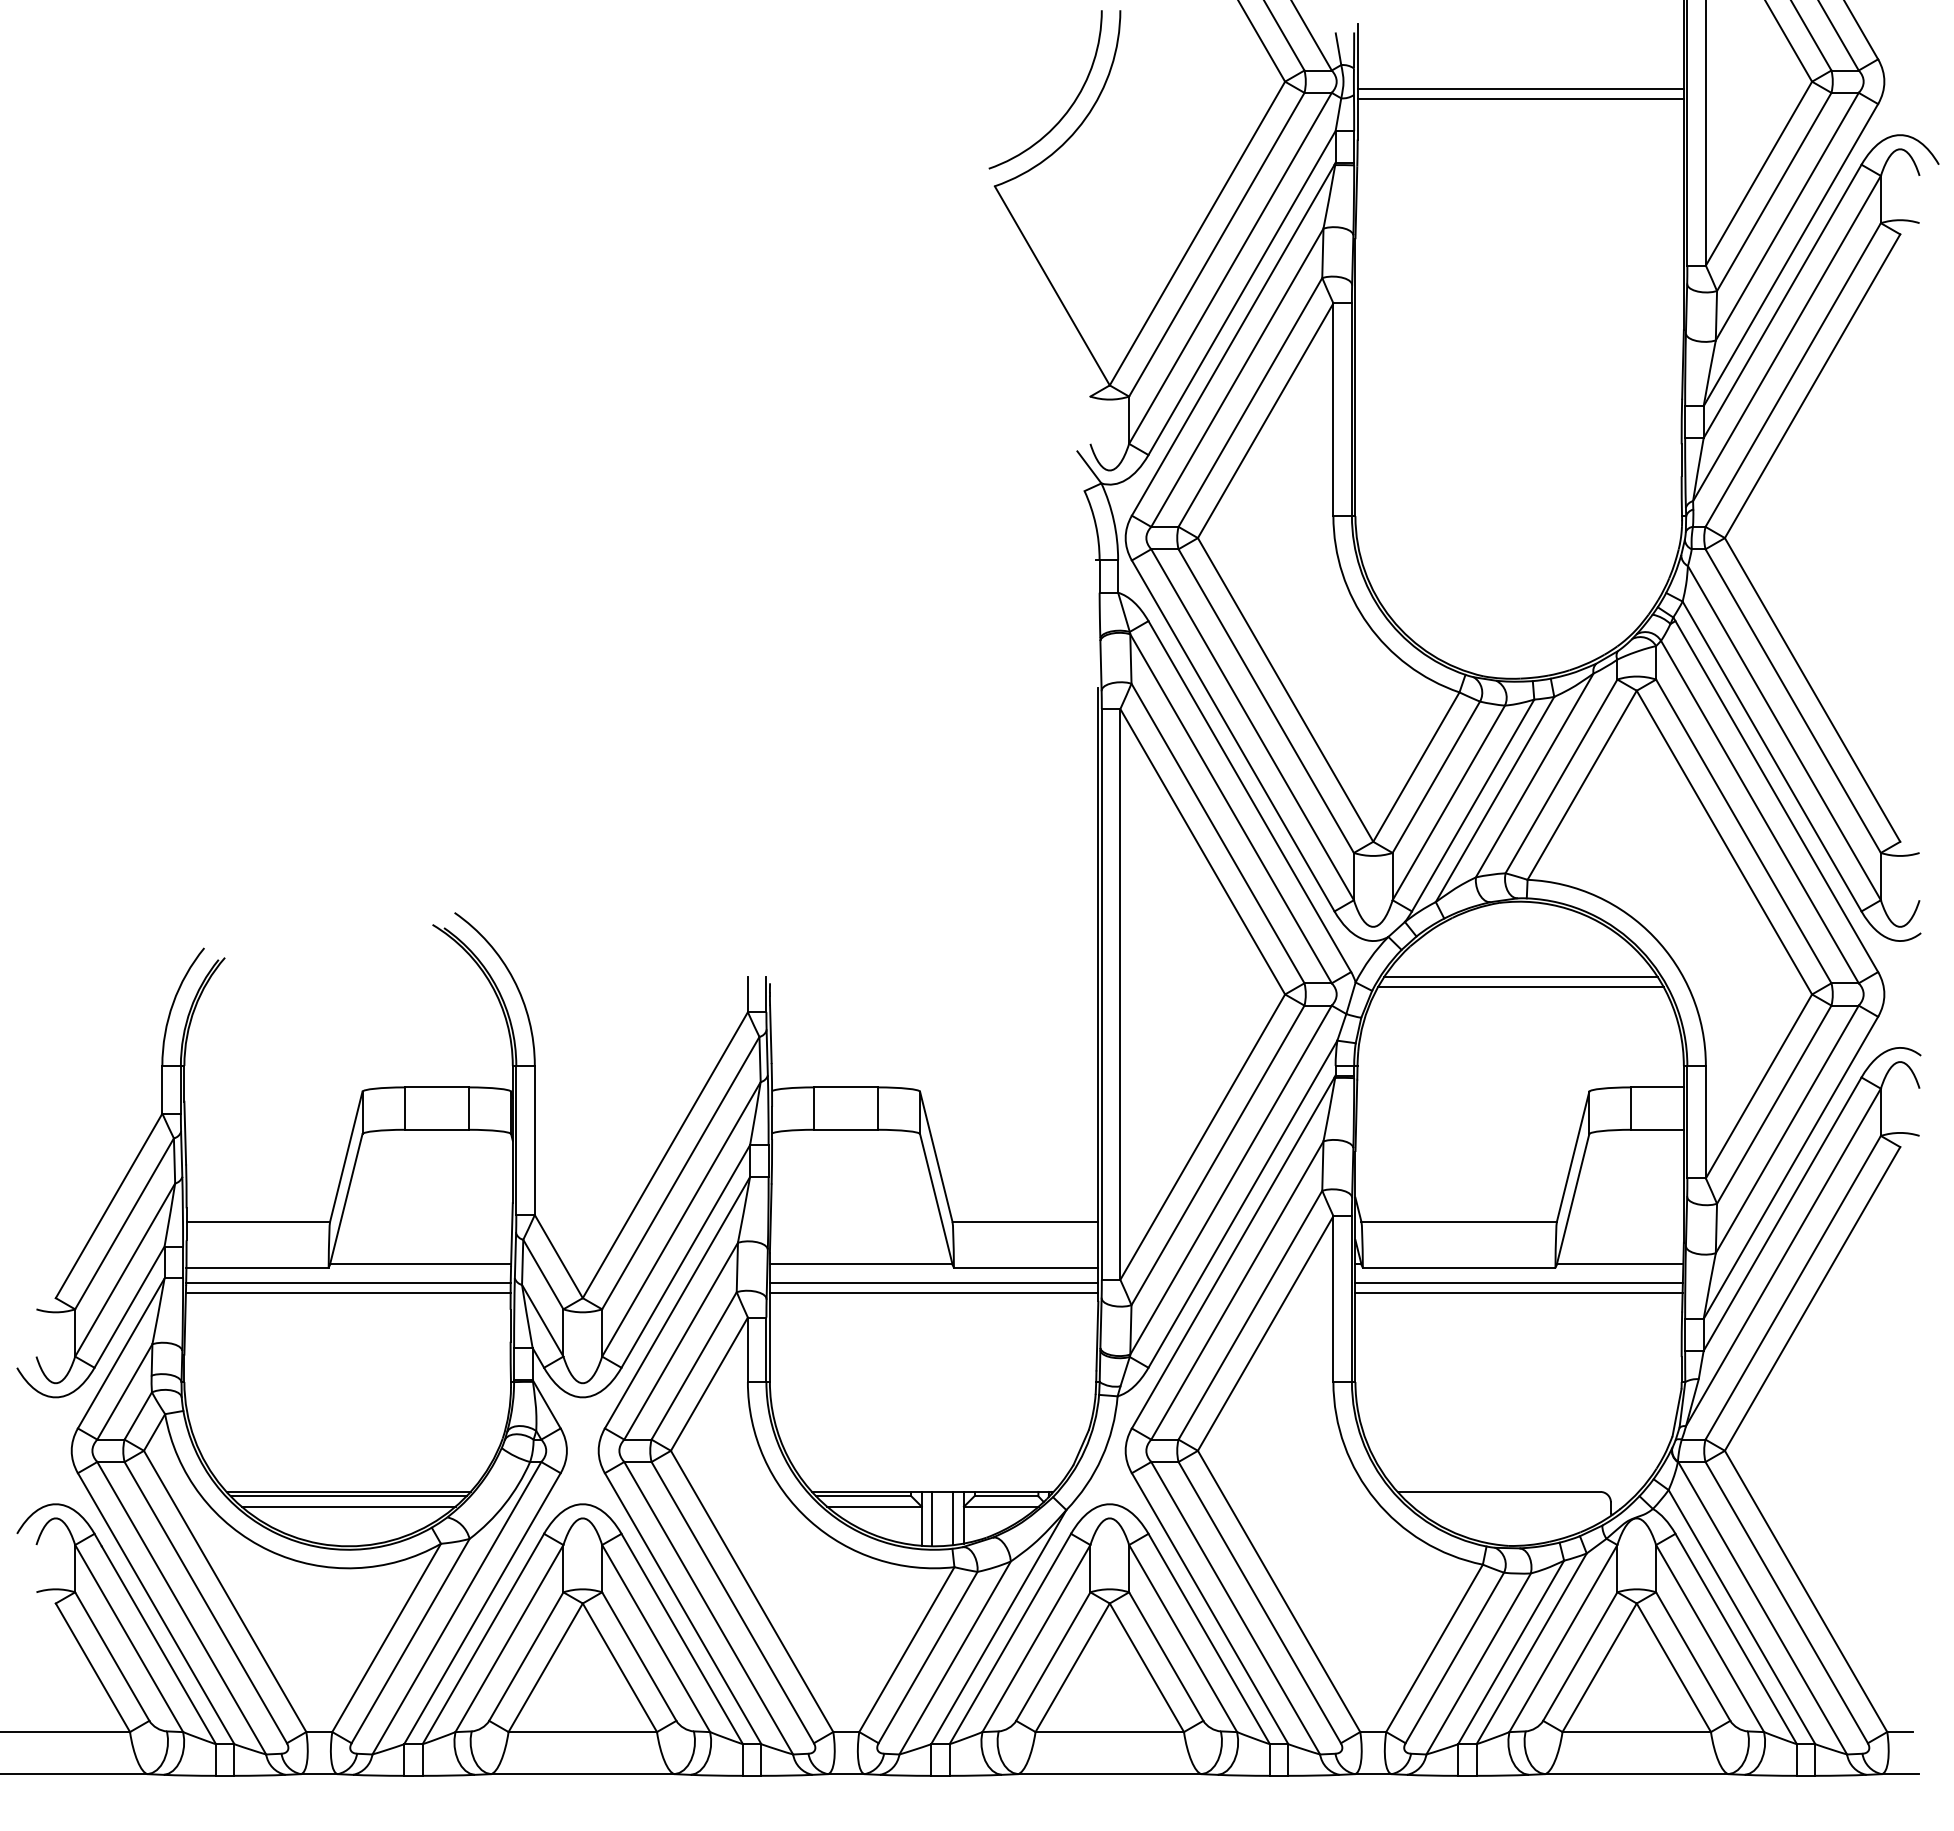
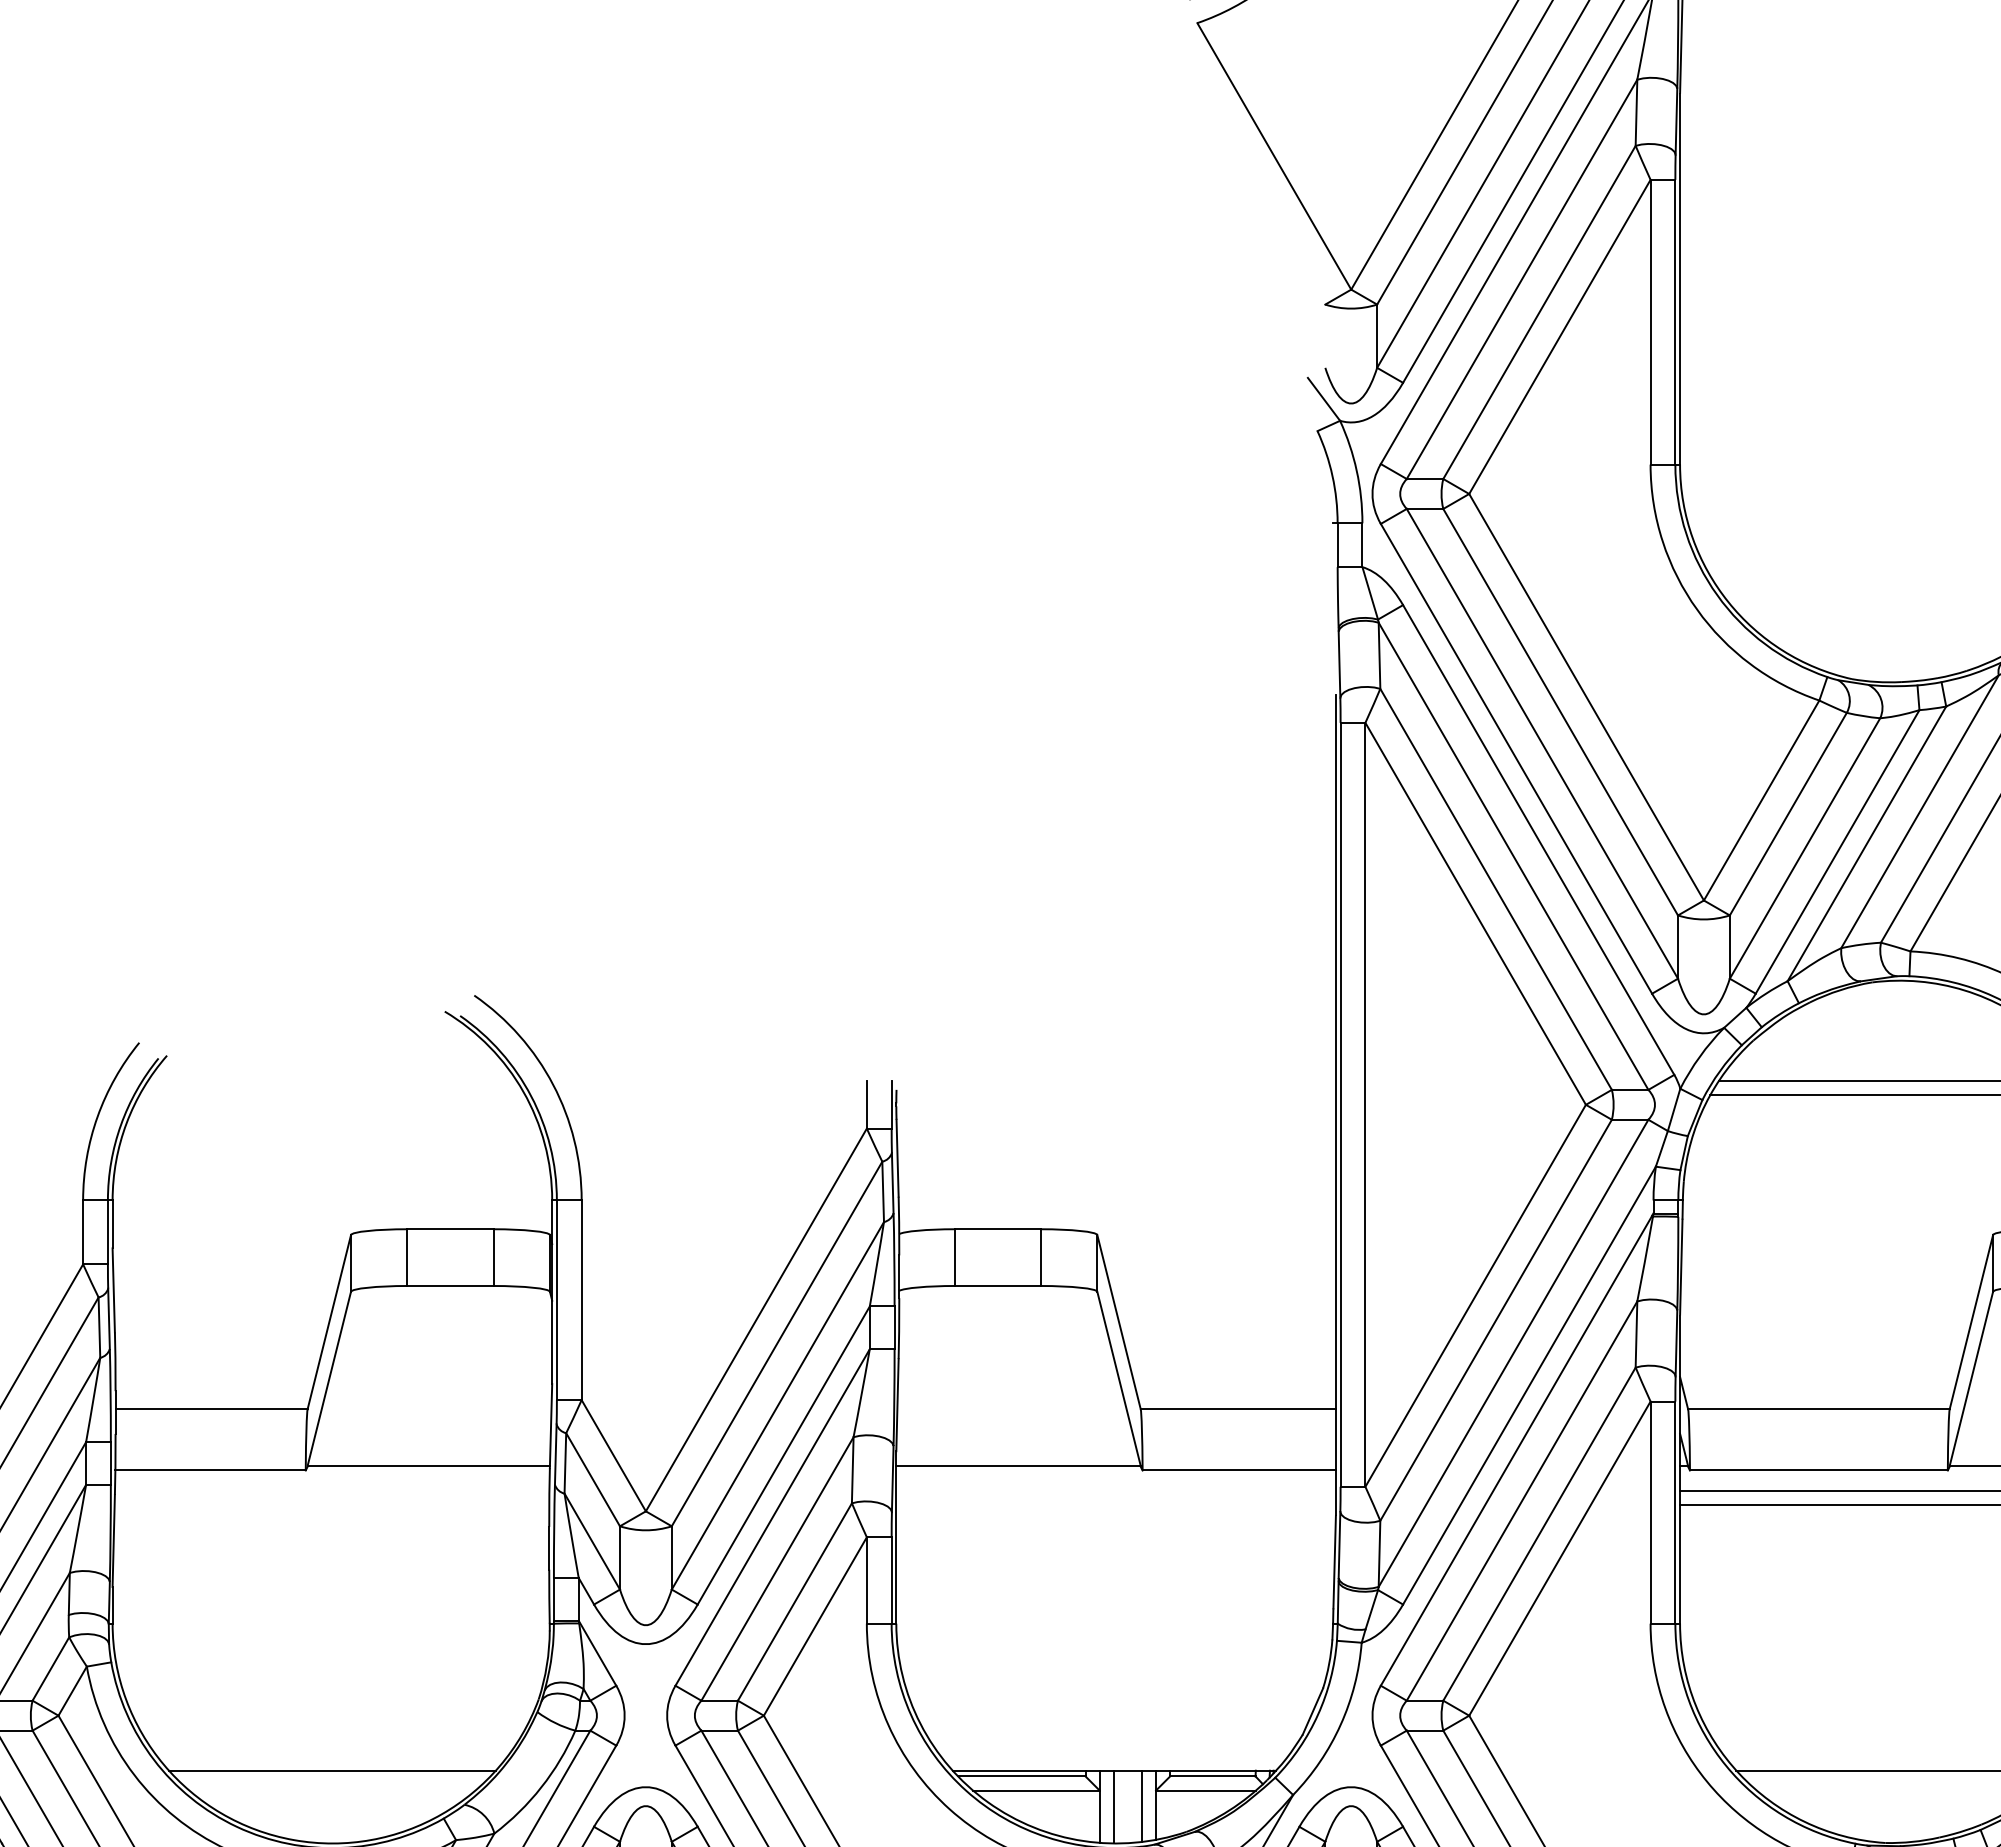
line: (348, 1282) -> (332, 1490), removed
line: (933, 1282) -> (1115, 1490), removed
line: (347, 1293) -> (330, 1505), removed
line: (933, 1293) -> (1115, 1505), removed
line: (348, 1496) -> (332, 1776), removed
line: (348, 1506) -> (332, 1790), removed

